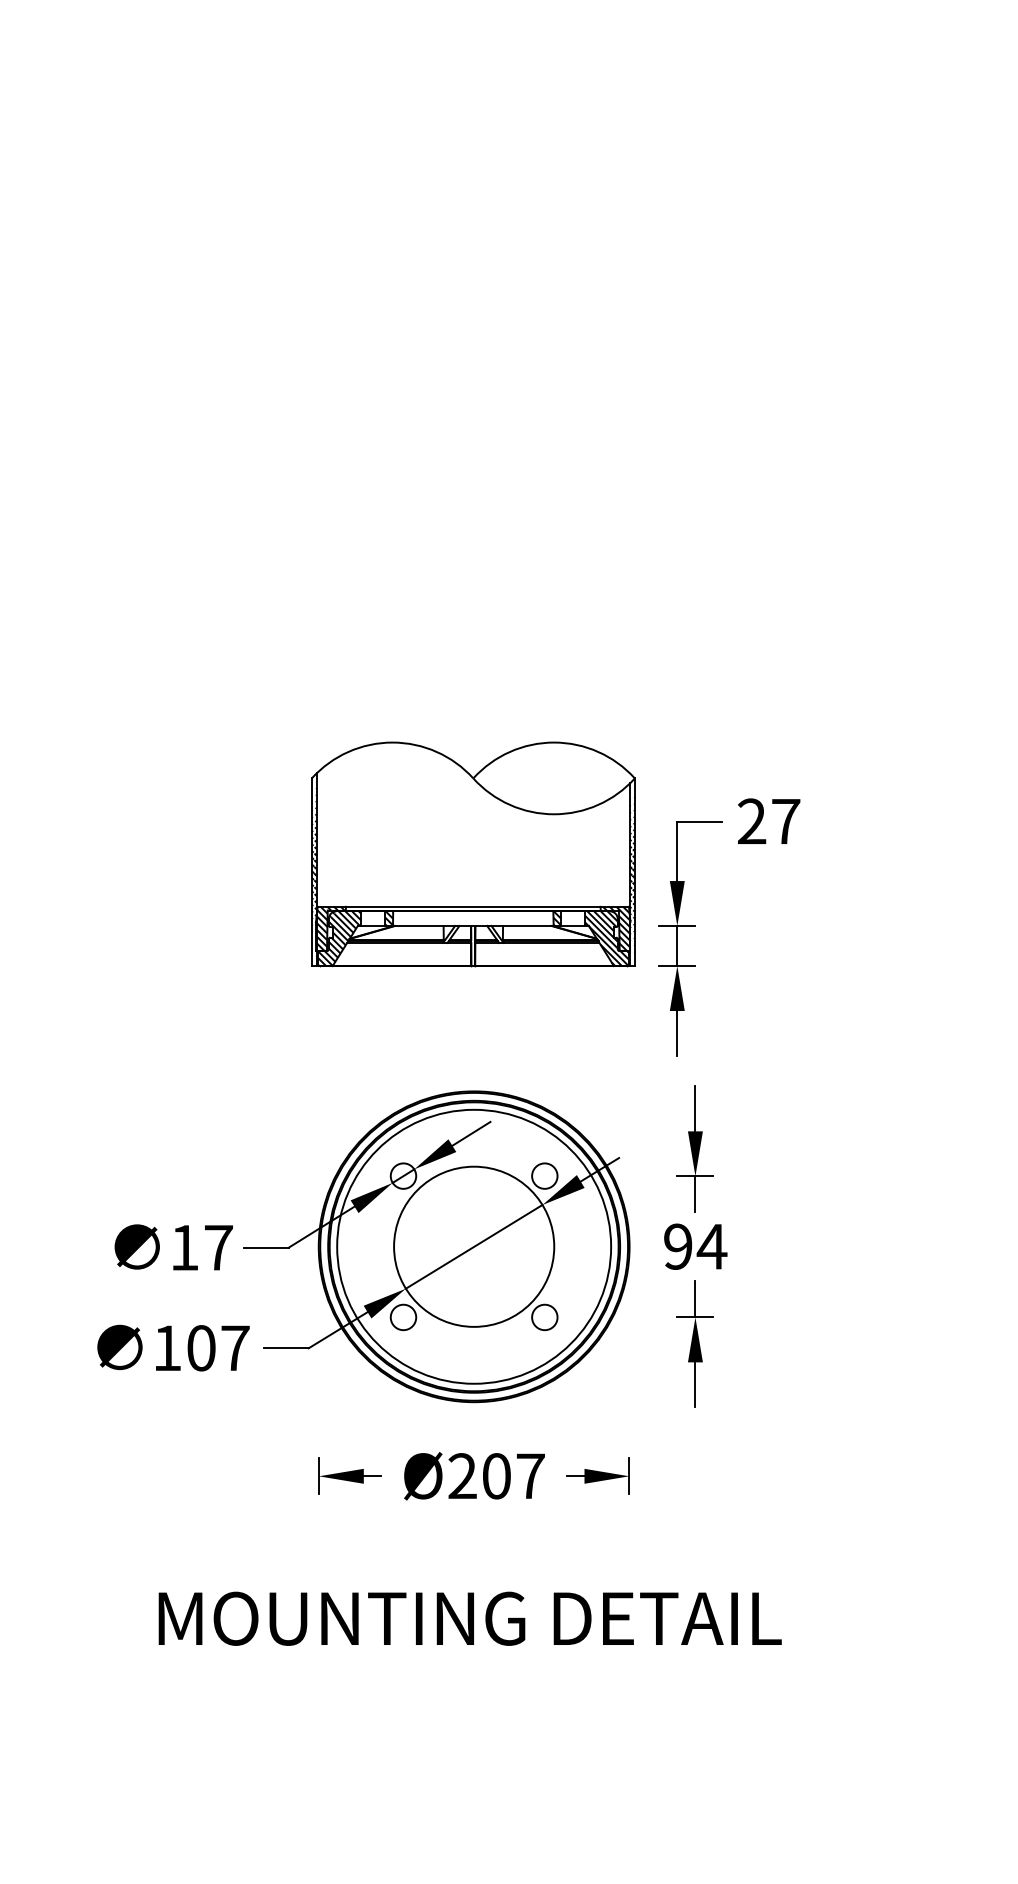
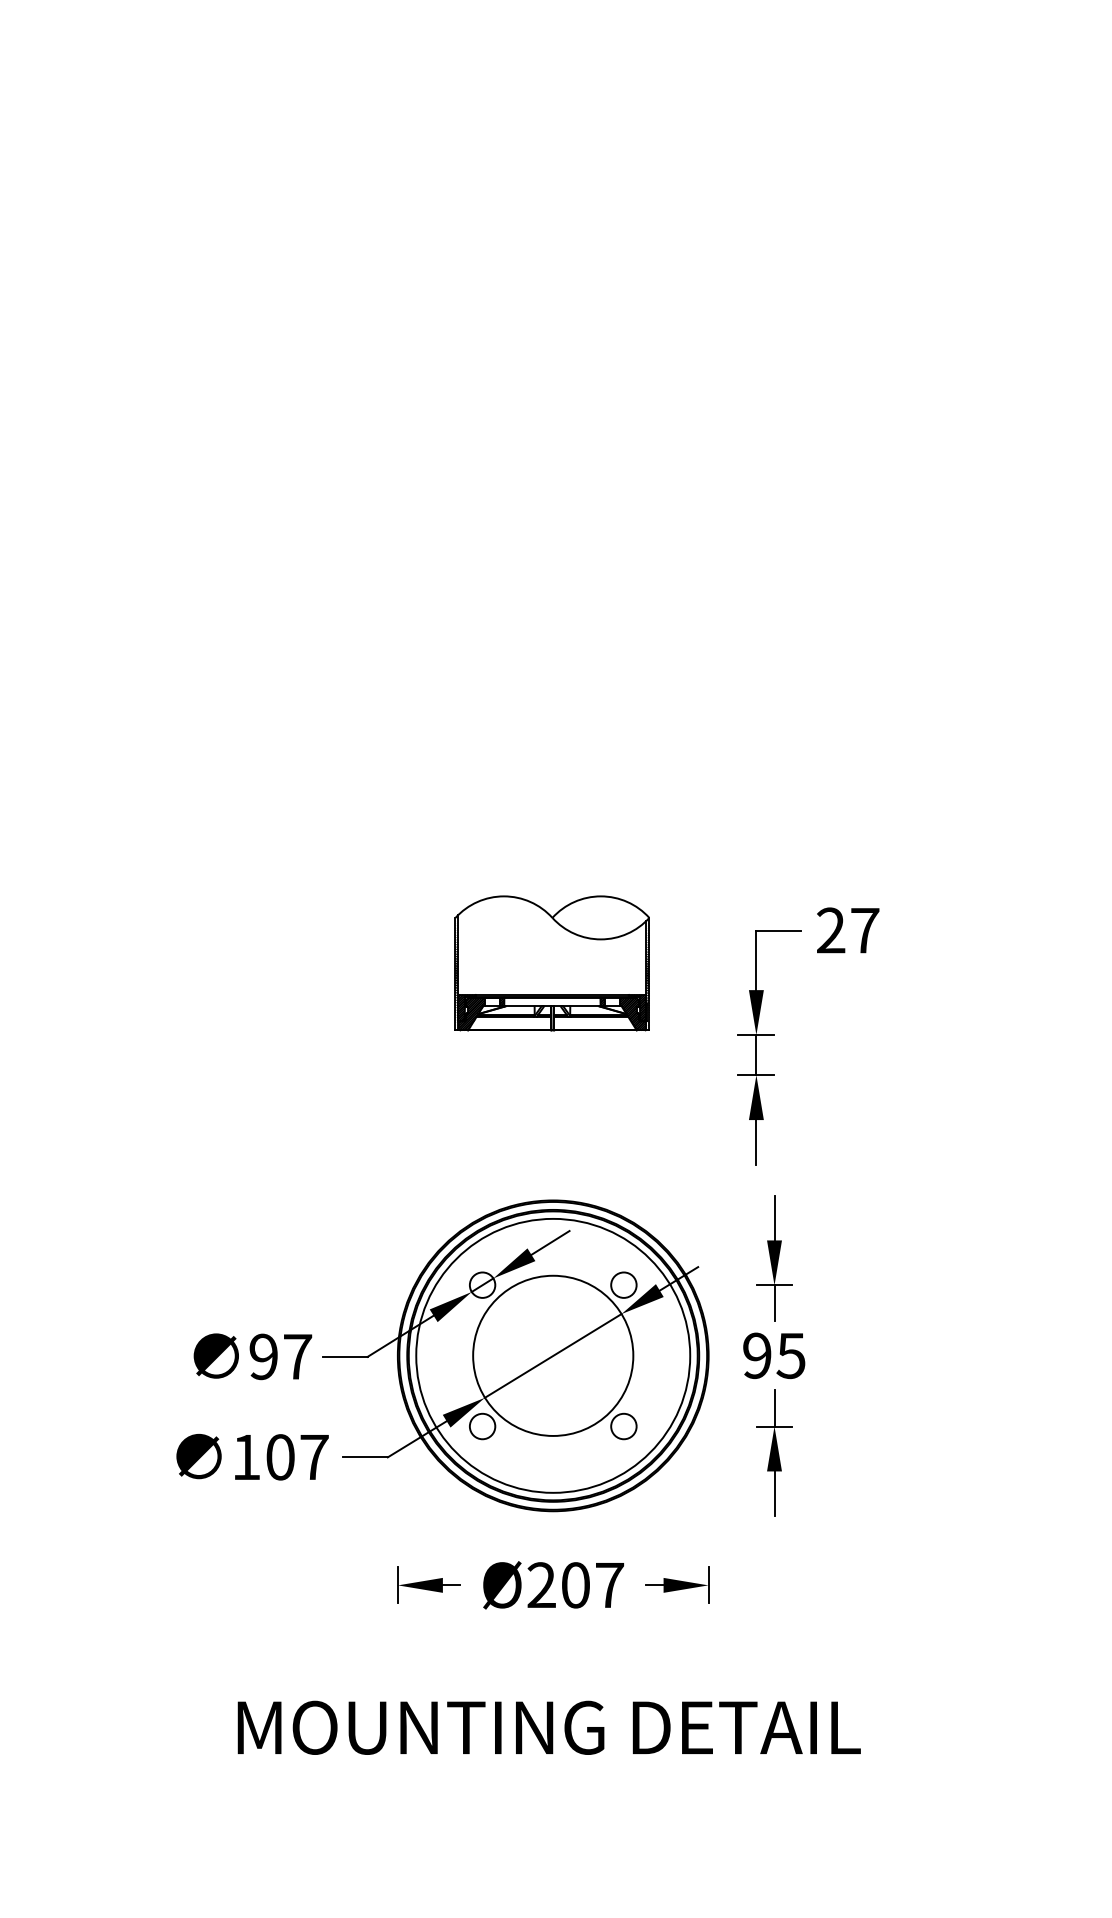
part: (473, 854) -> (552, 963), size x0.6
text: (184, 1247) -> (263, 1356), 17 -> 97
text: (711, 1247) -> (790, 1356), 94 -> 95

